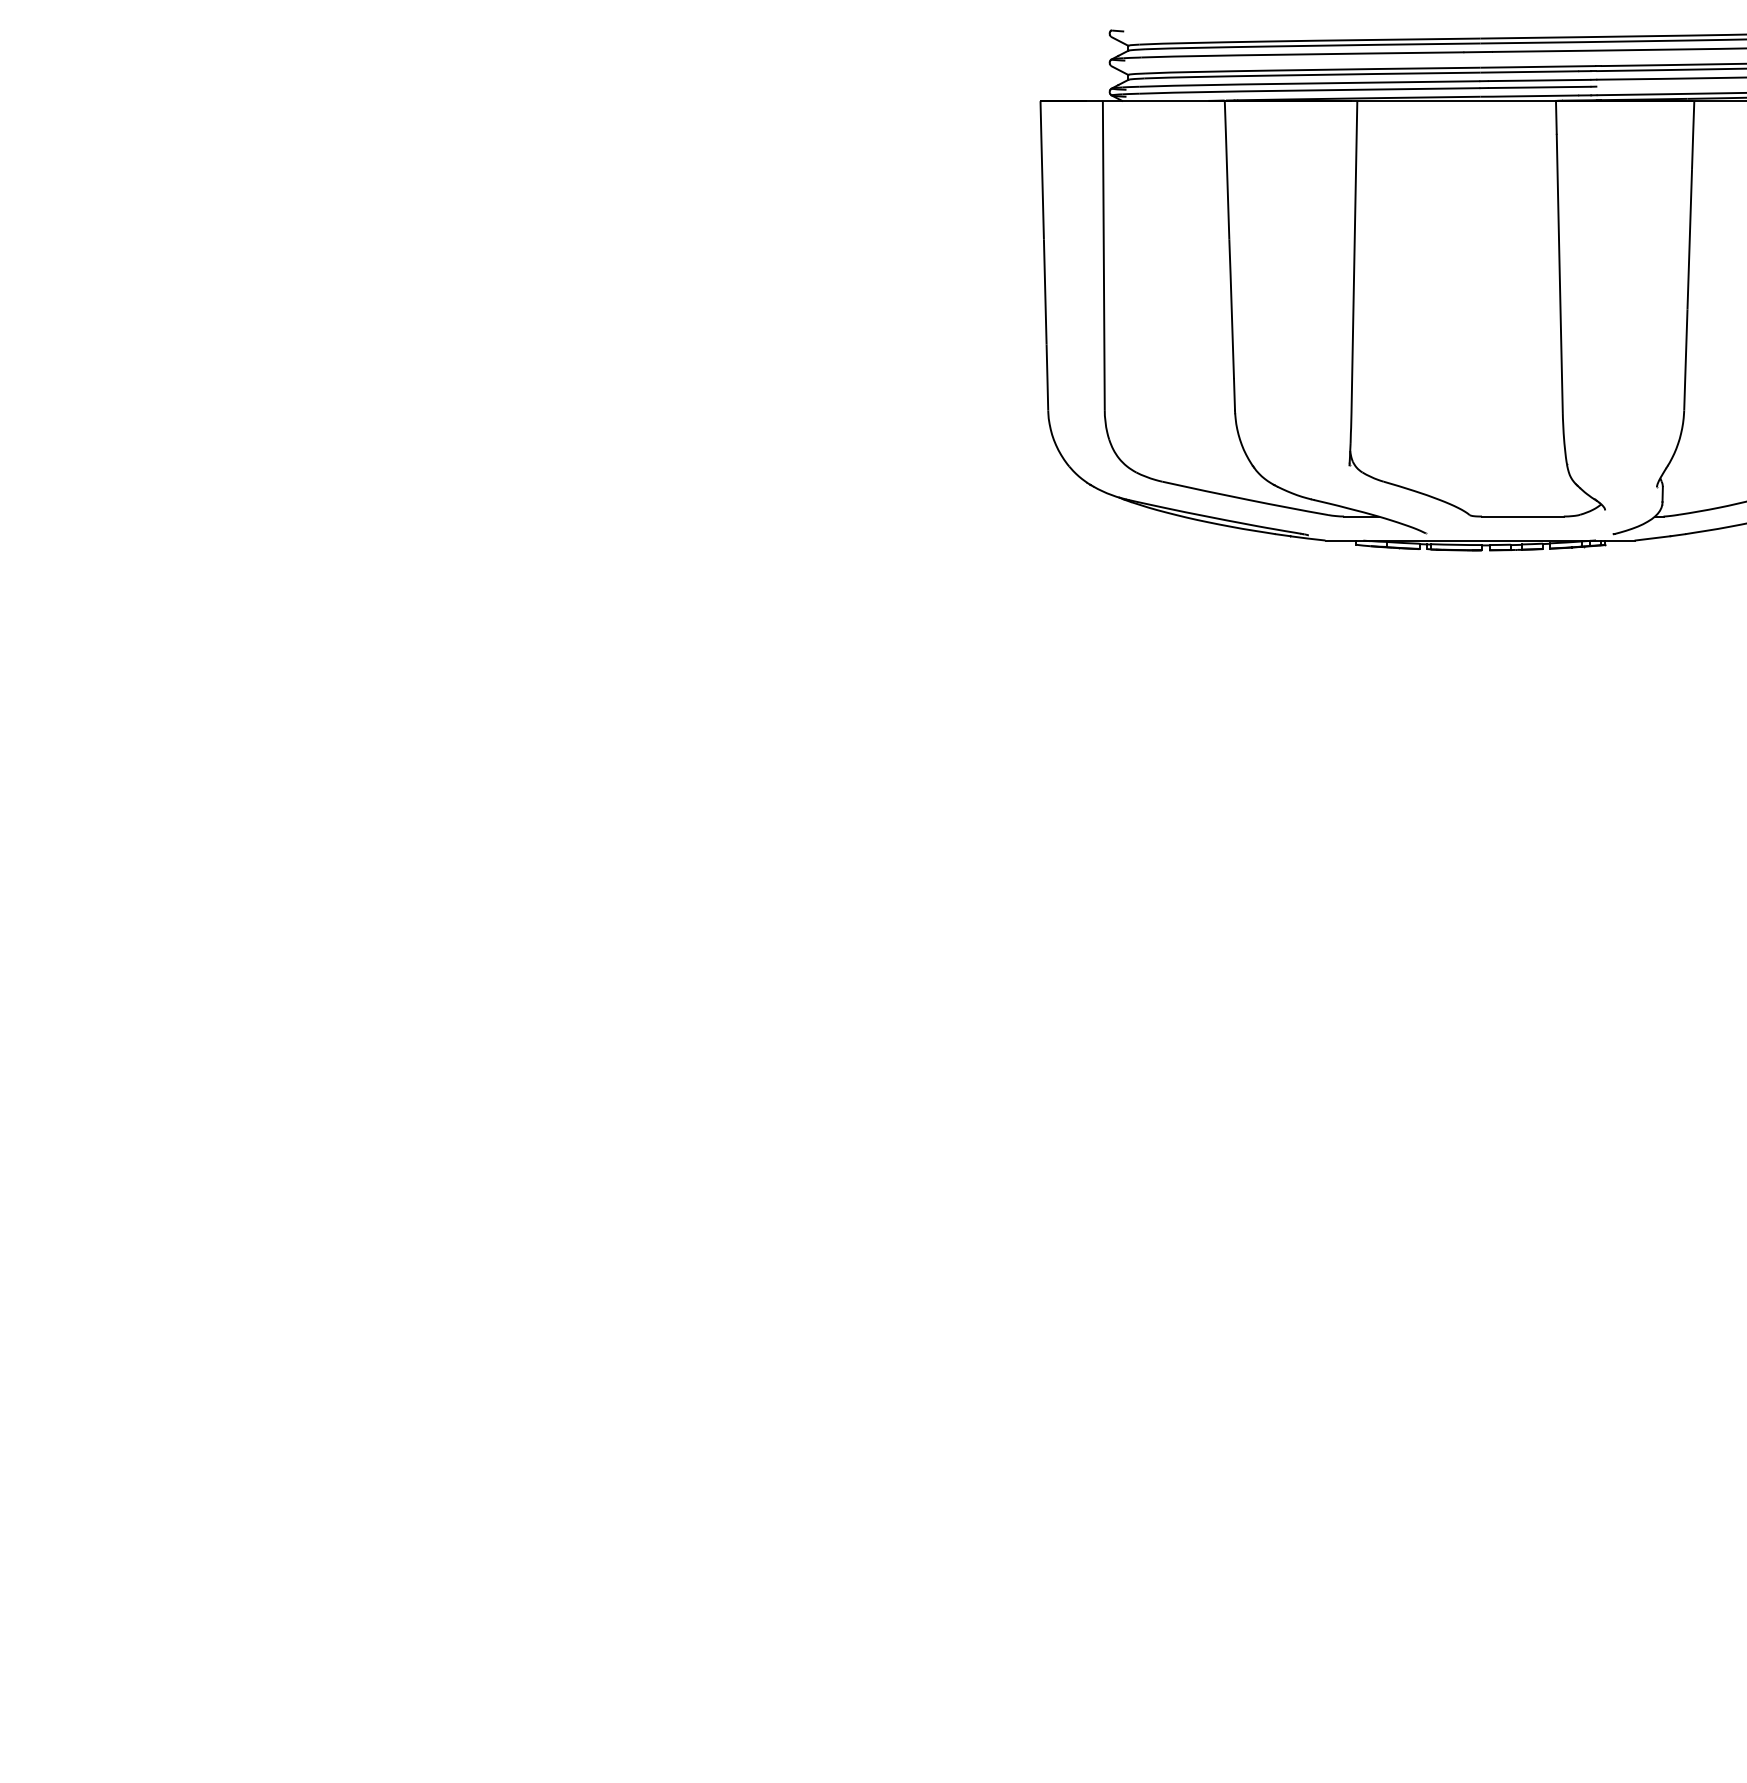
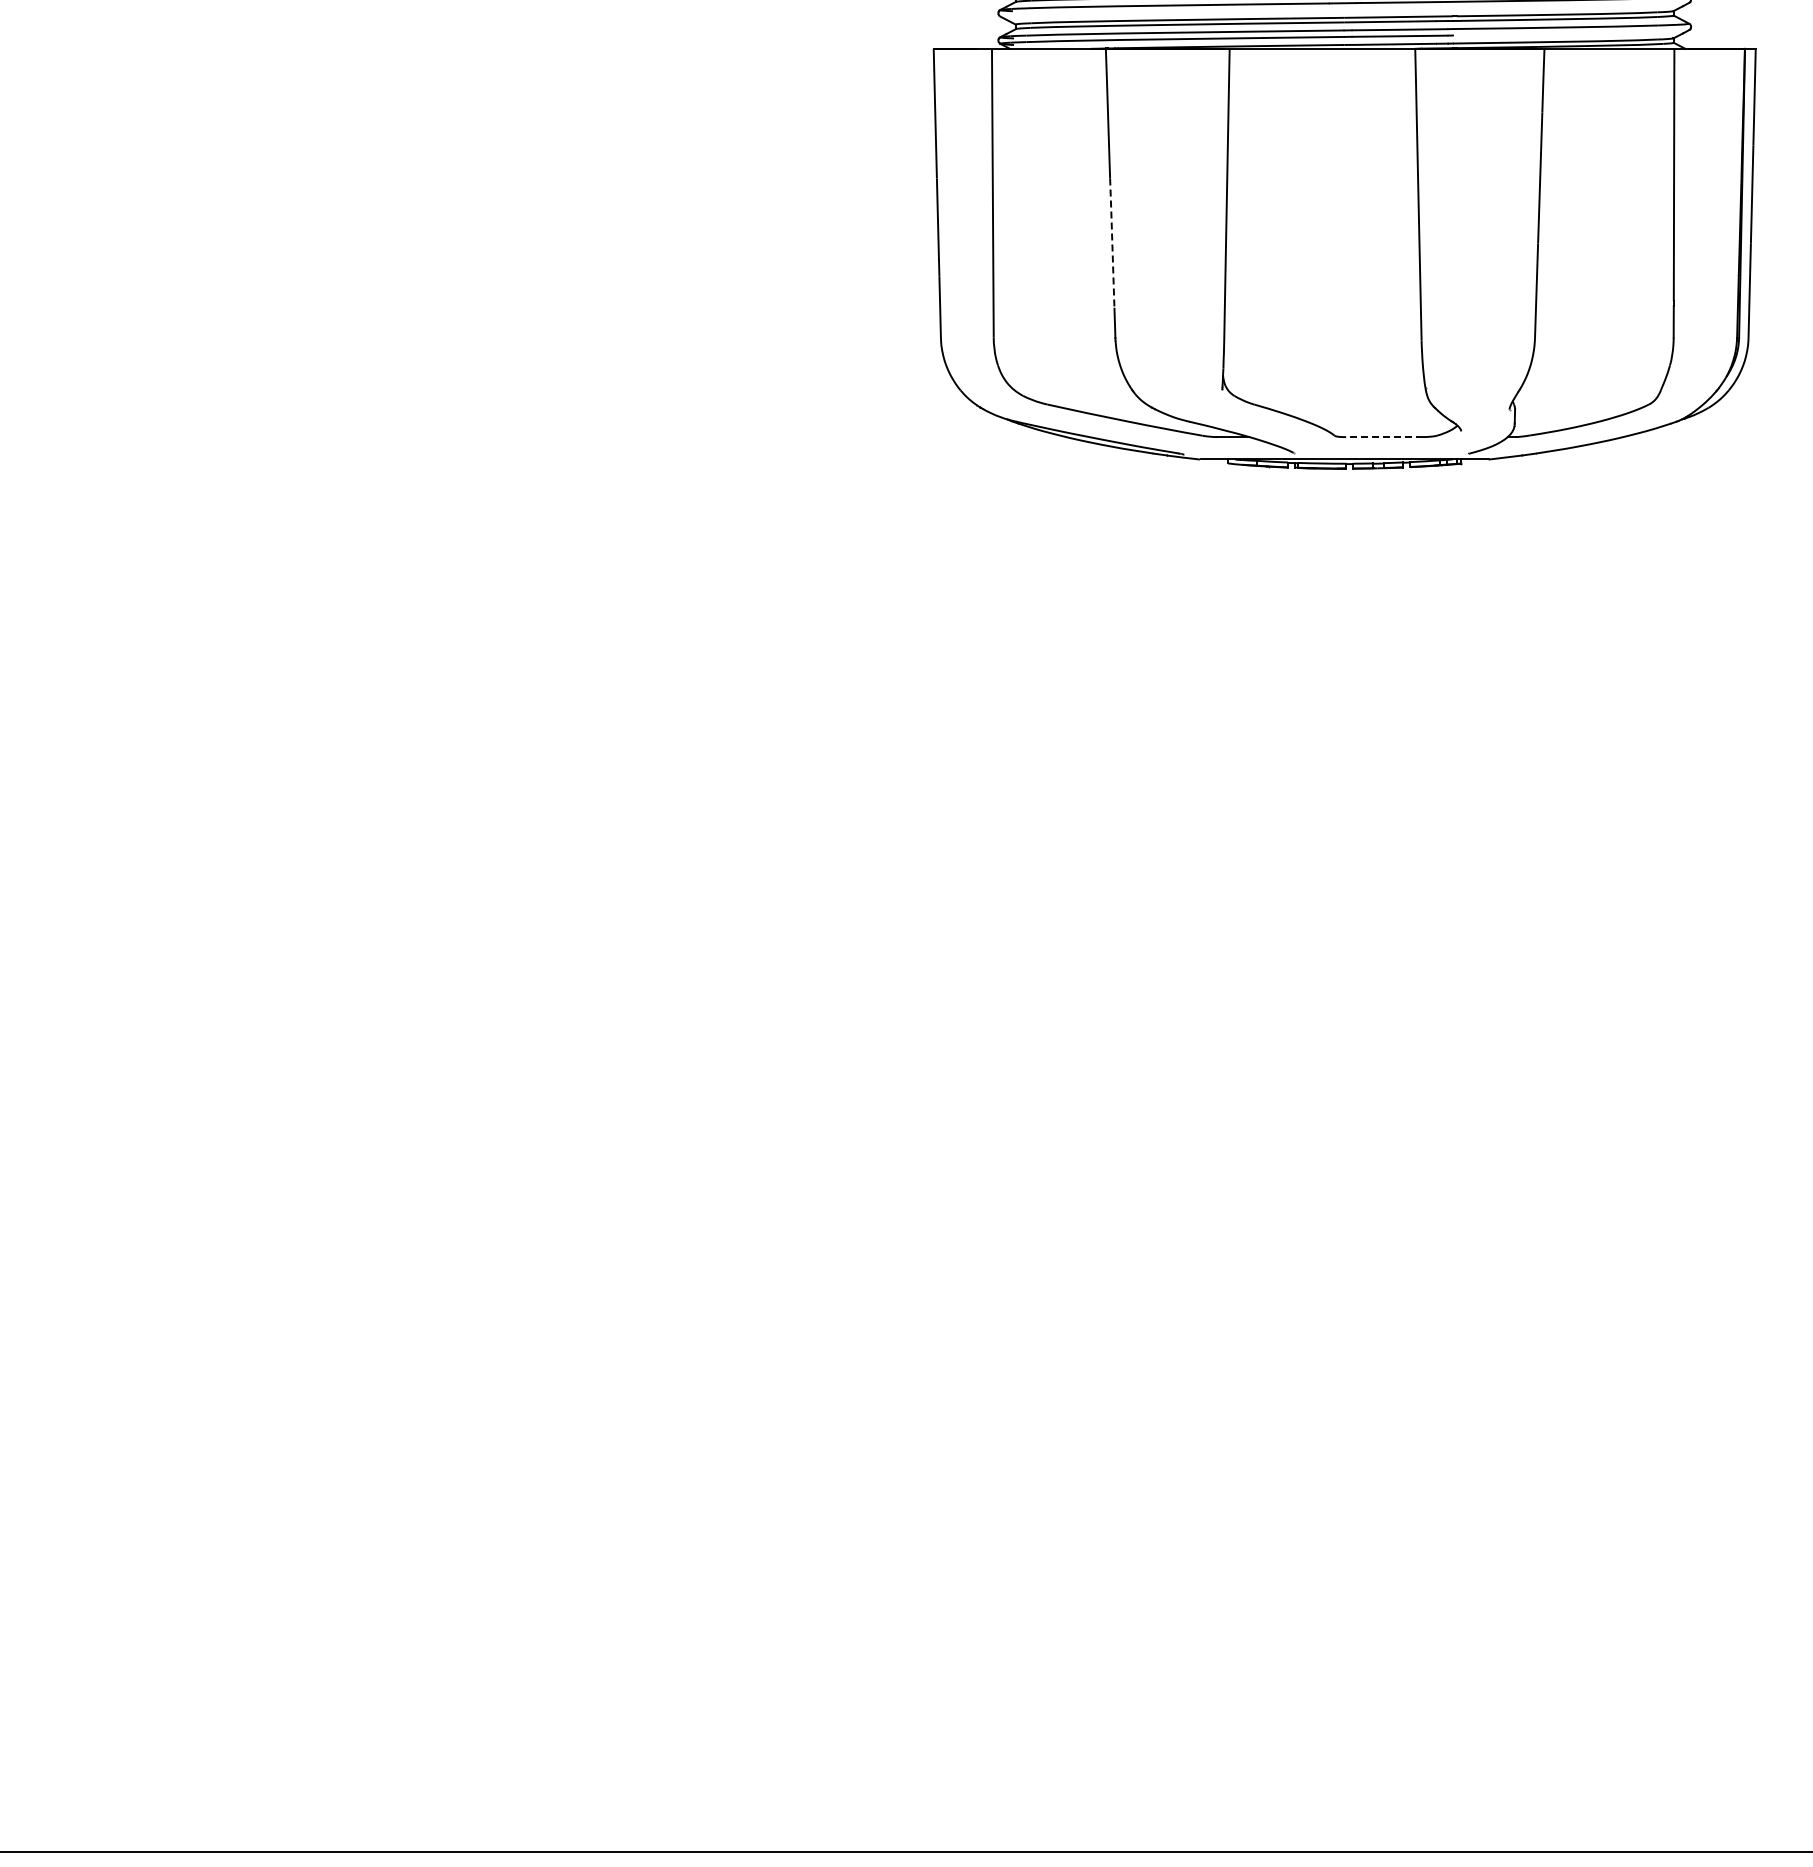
line: (1231, 309) -> (1112, 243), solid -> dashed
line: (1521, 516) -> (1383, 437), solid -> dashed

